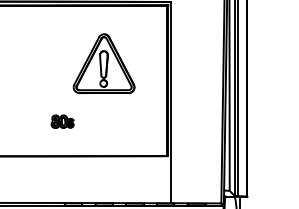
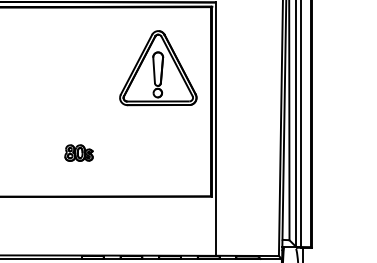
part: (104, 63) -> (158, 68), moved

